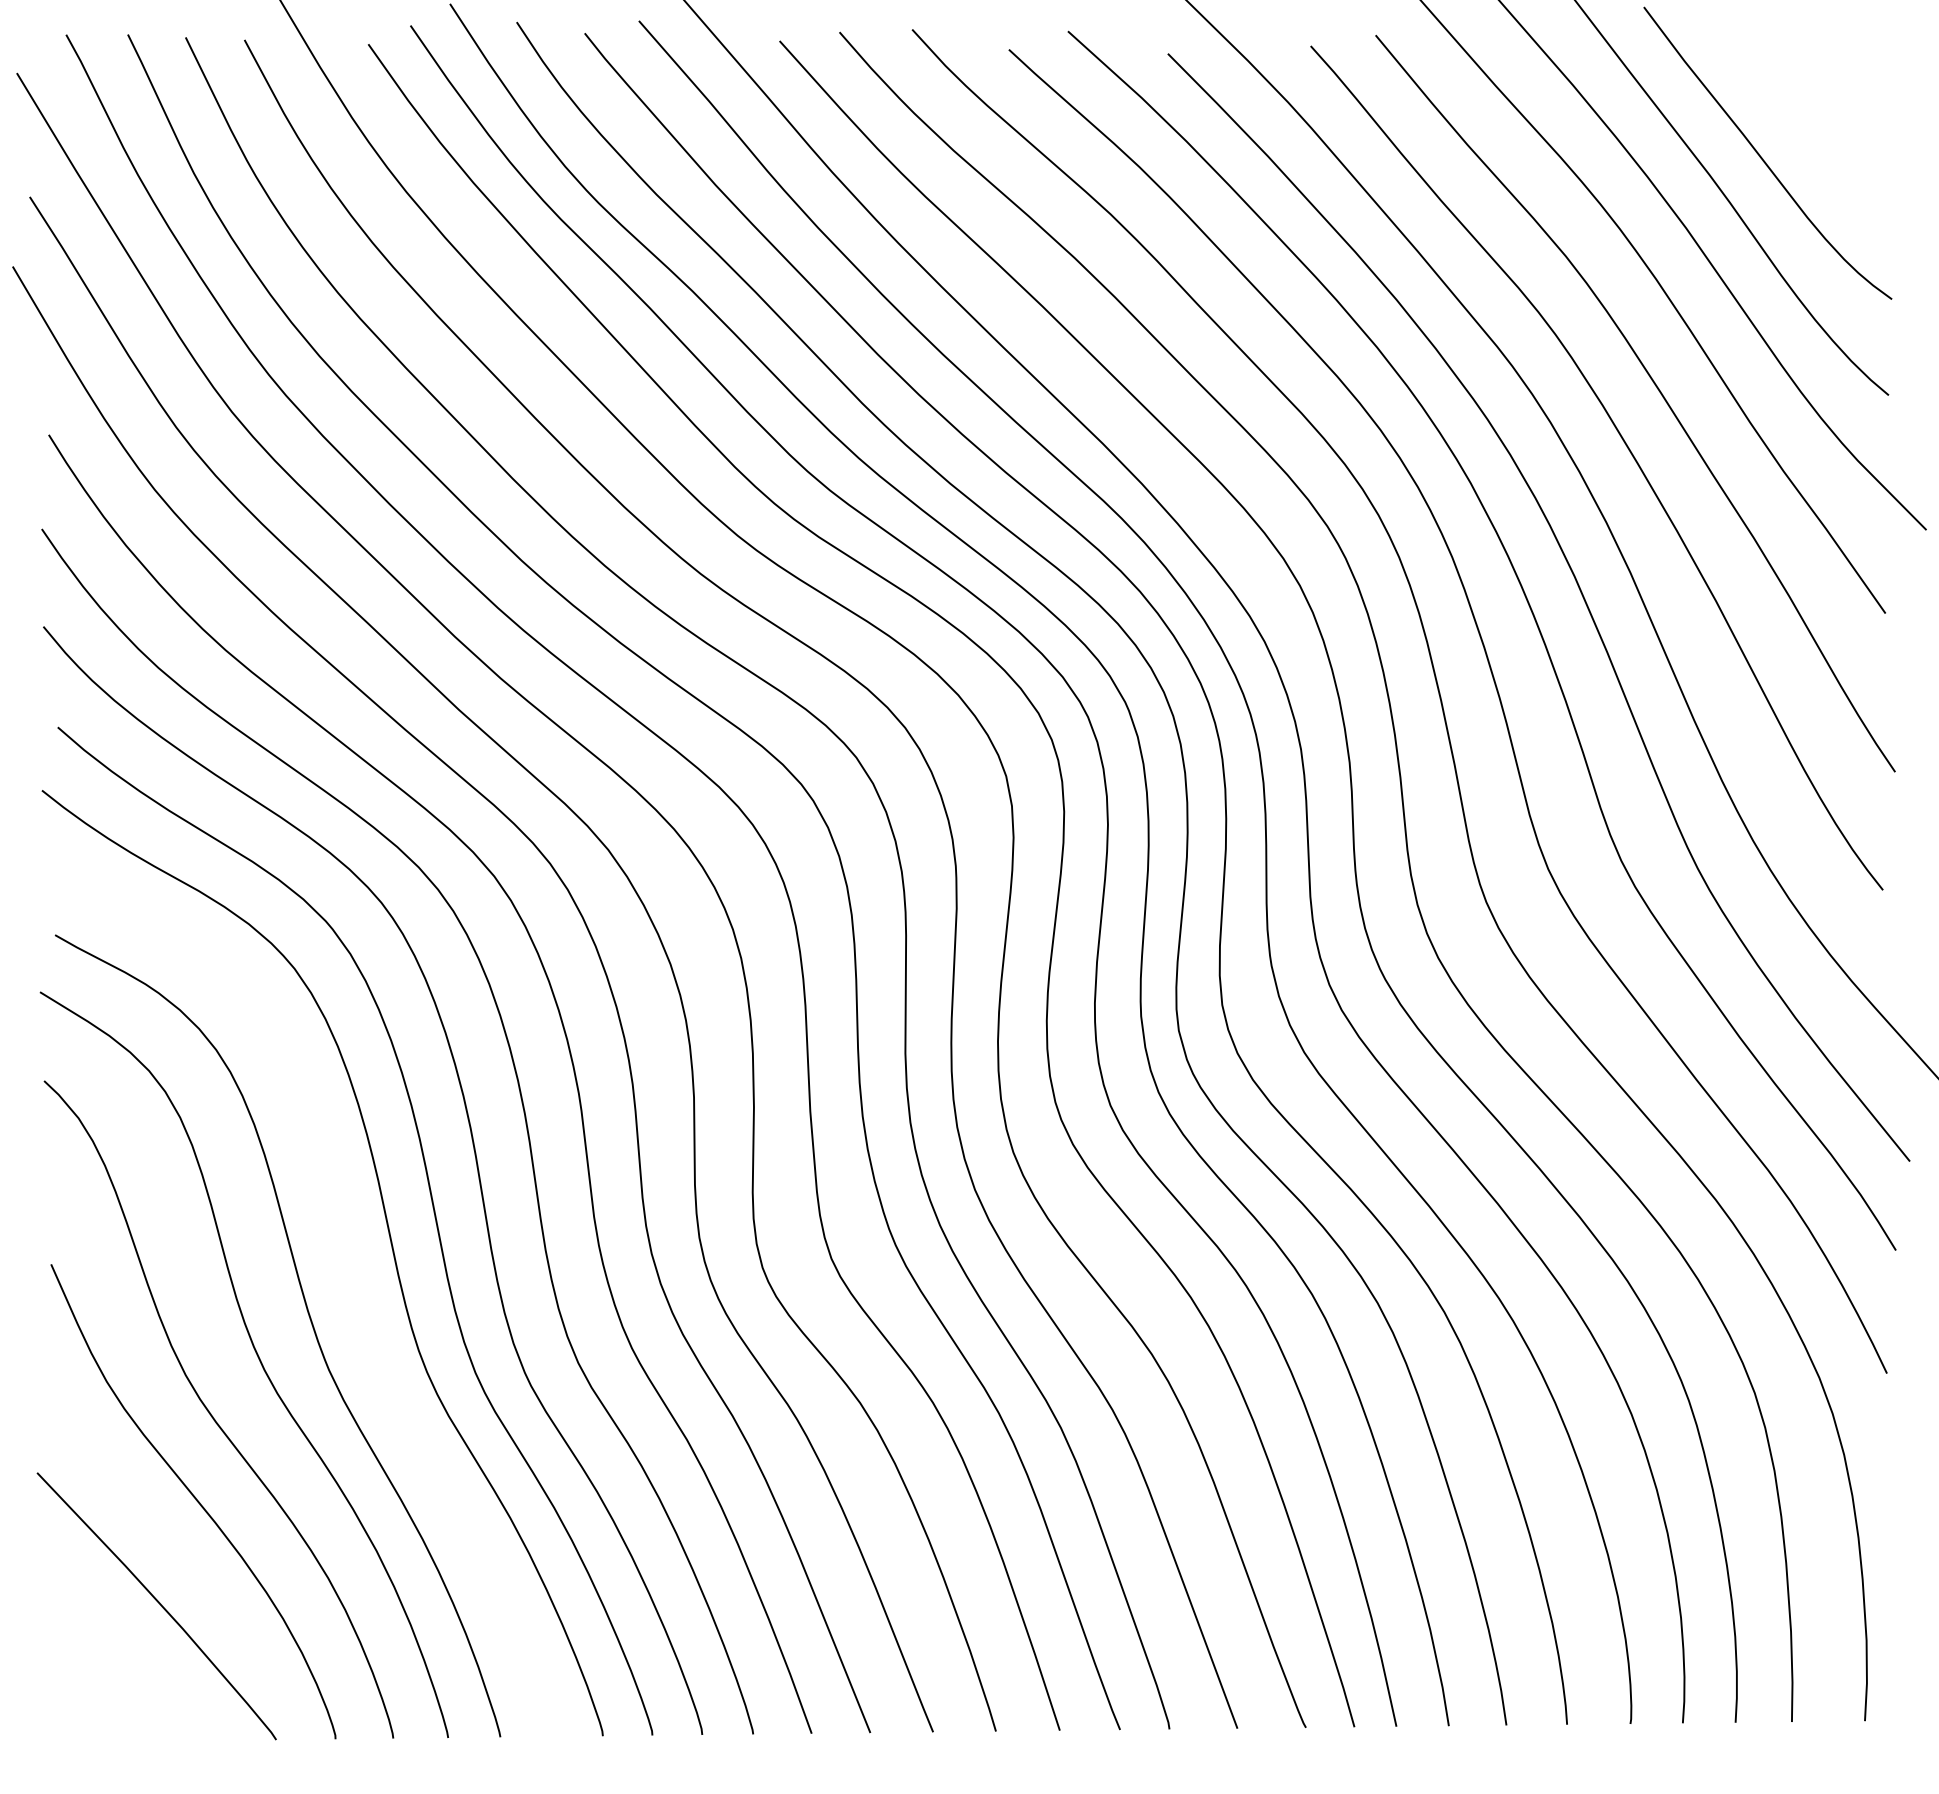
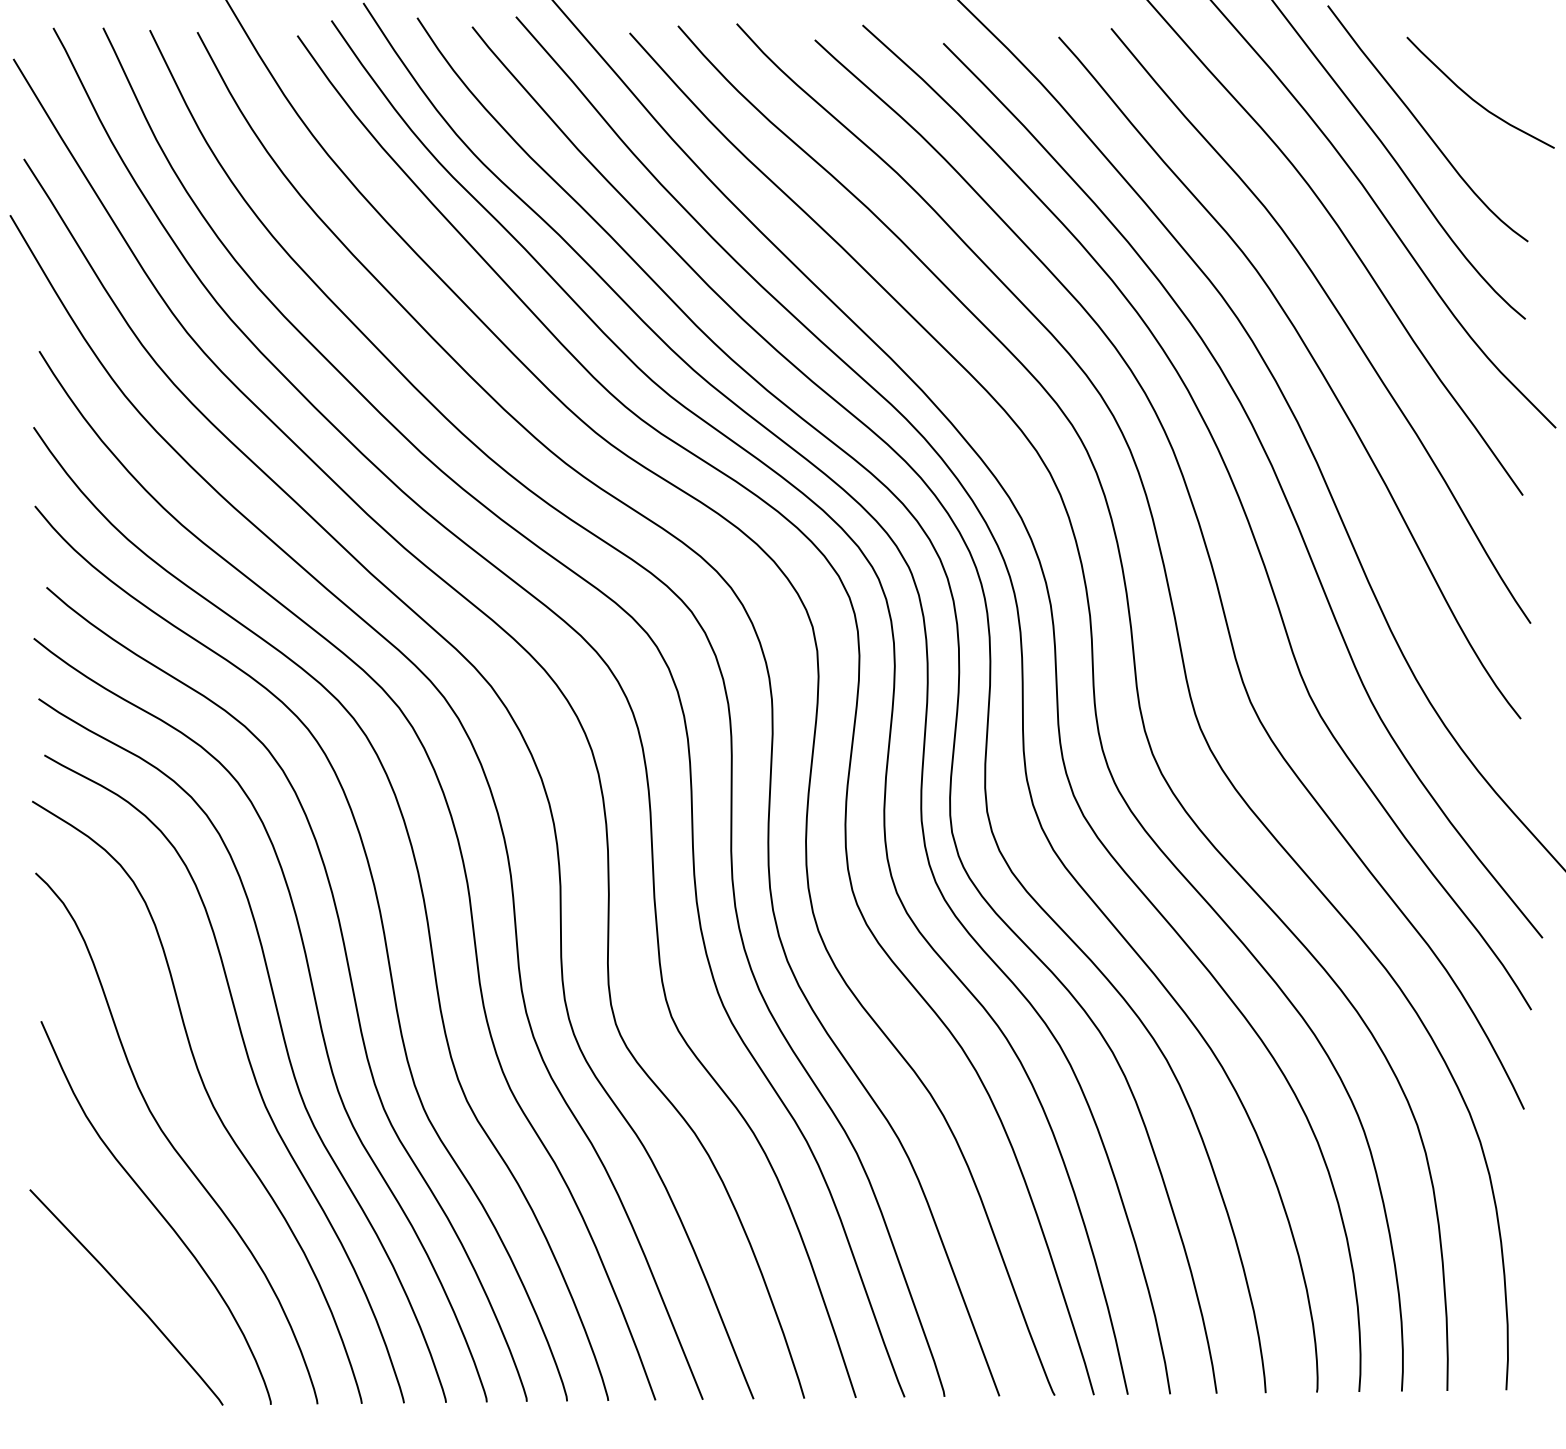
curve: (1825, 123) -> (1474, 99), added
curve: (351, 1289) -> (283, 1041), added

